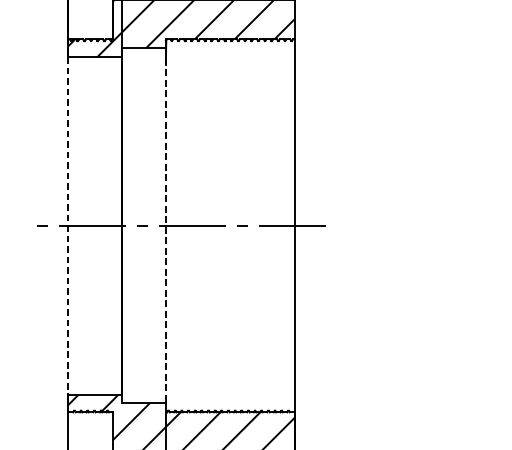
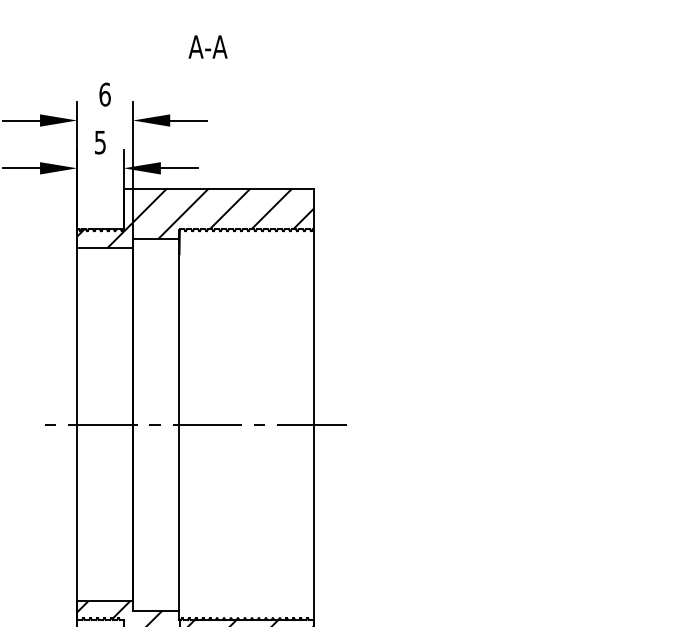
line: (68, 225) -> (77, 424), dashed -> solid
line: (165, 225) -> (179, 424), dashed -> solid

